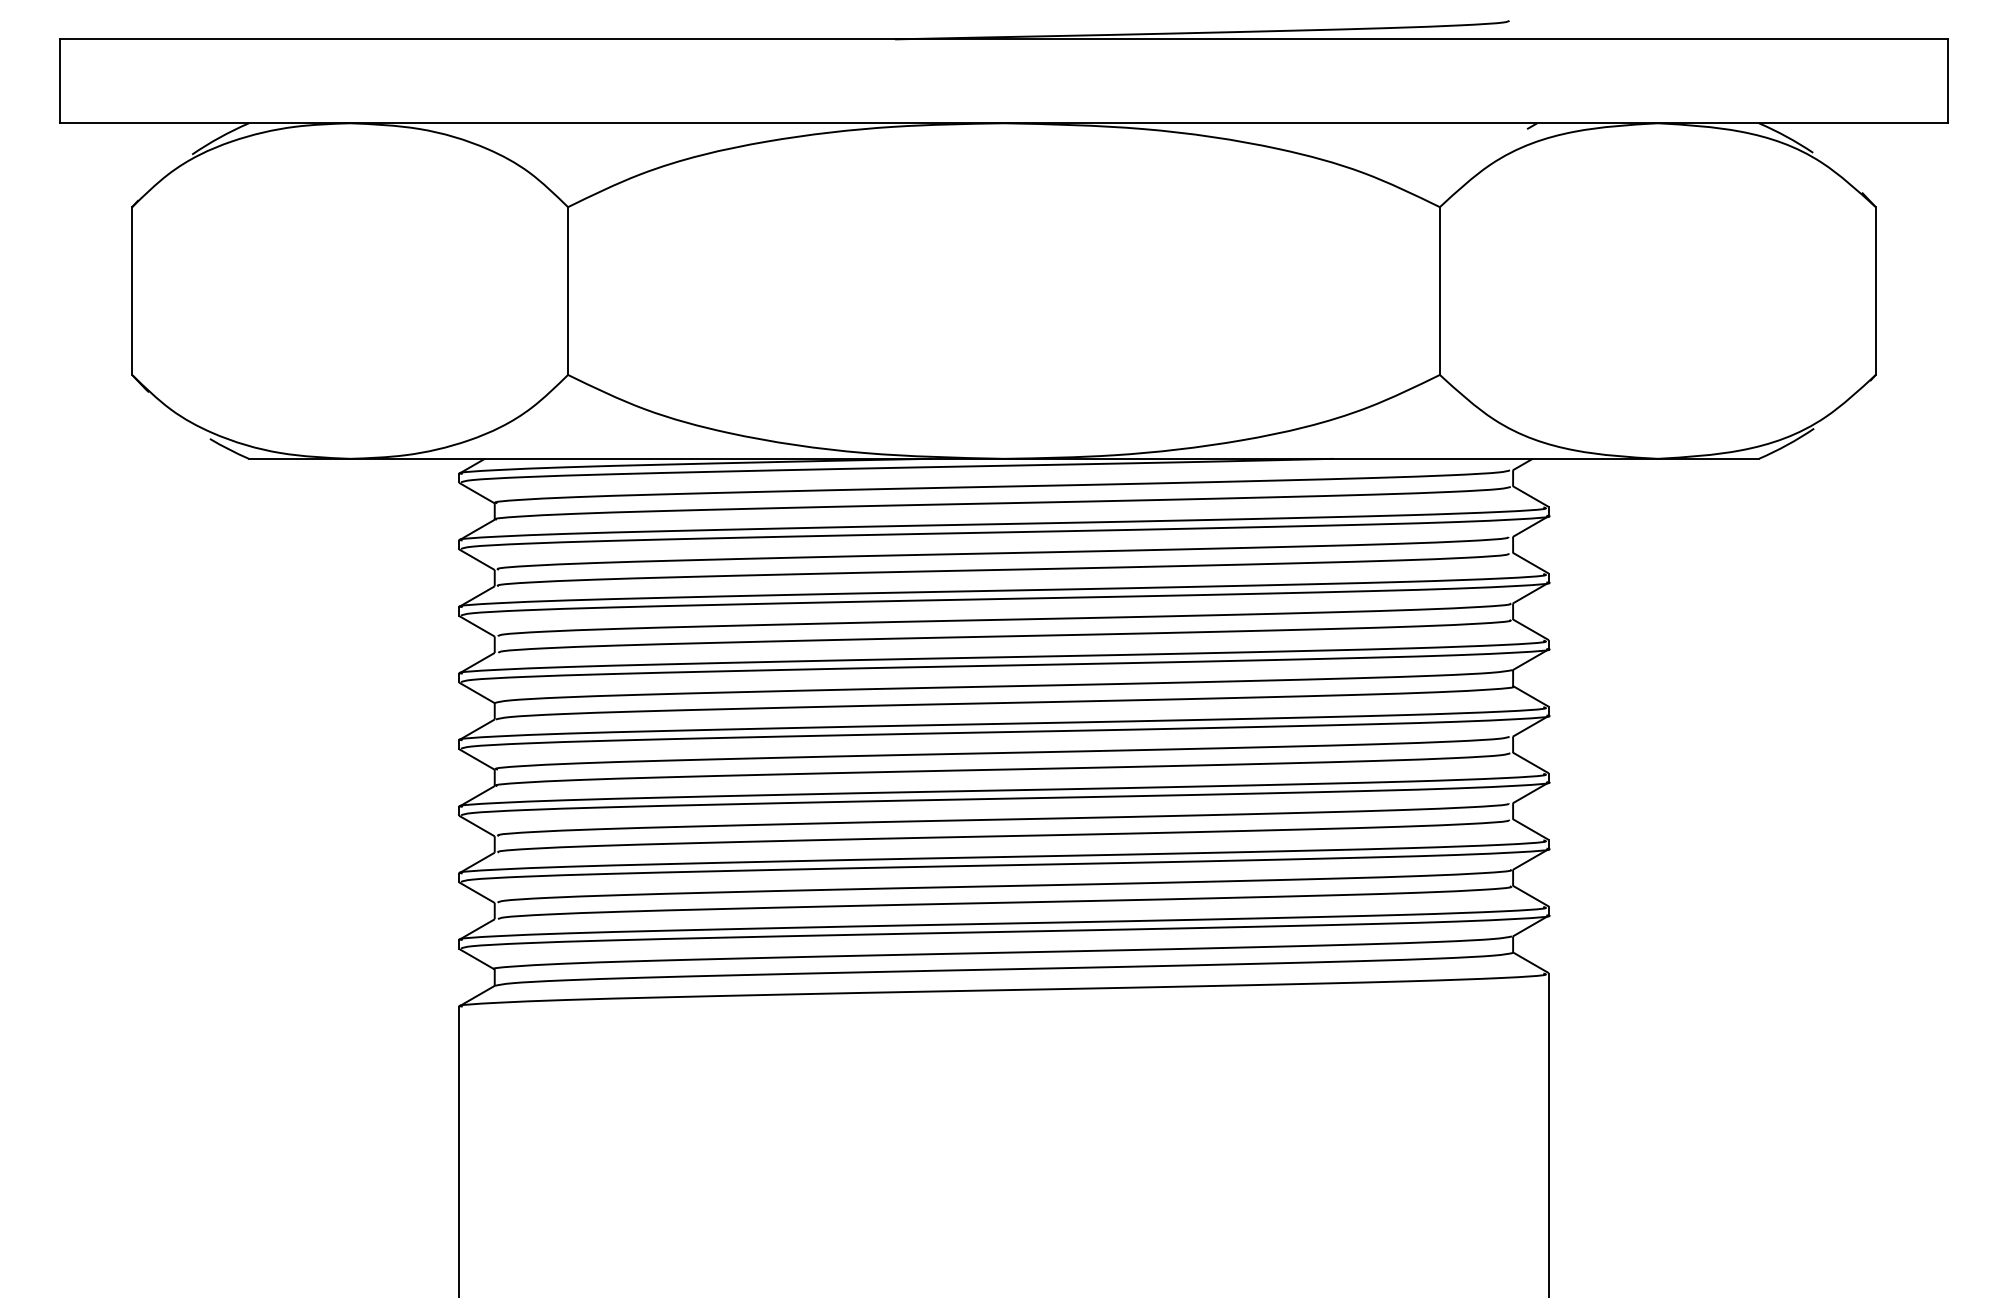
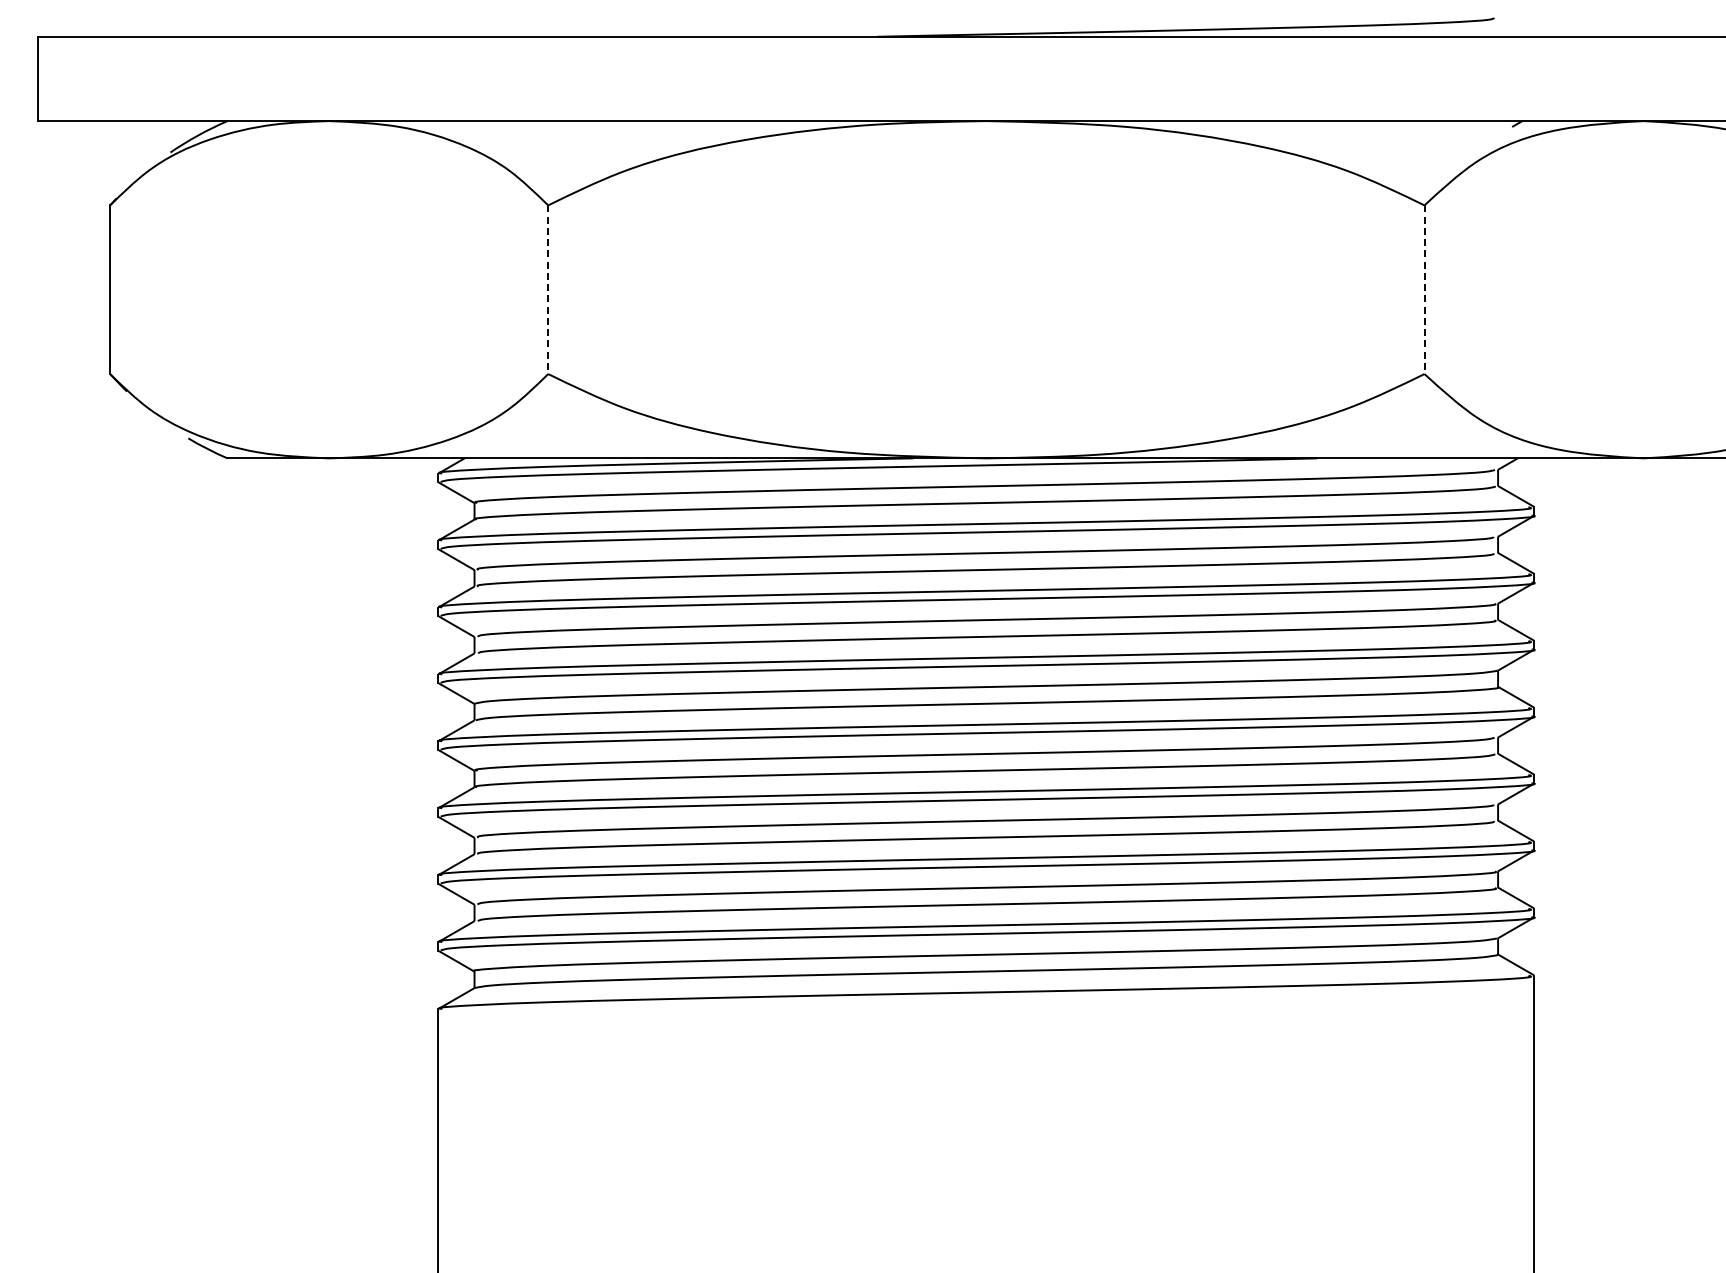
line: (568, 291) -> (548, 290), solid -> dashed
line: (1439, 291) -> (1424, 290), solid -> dashed

